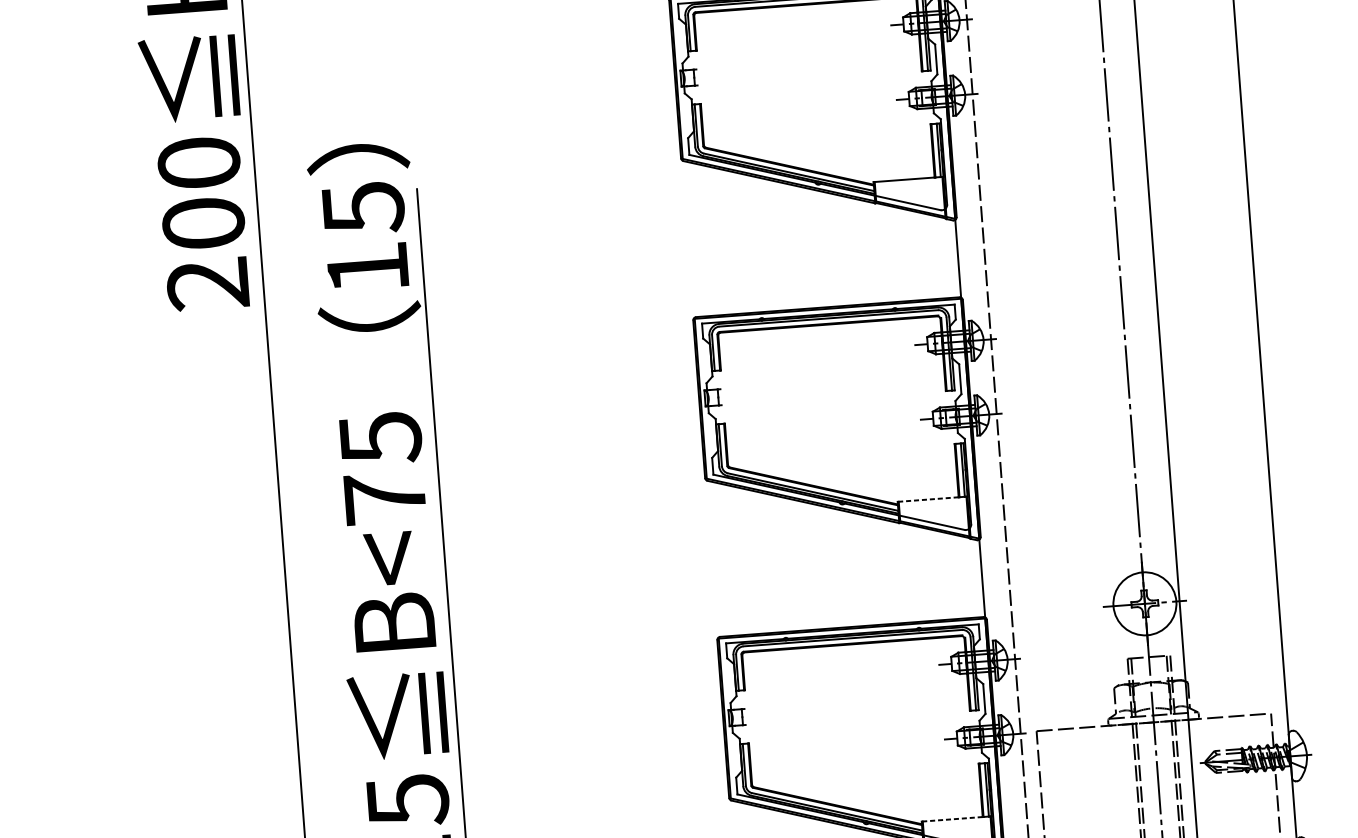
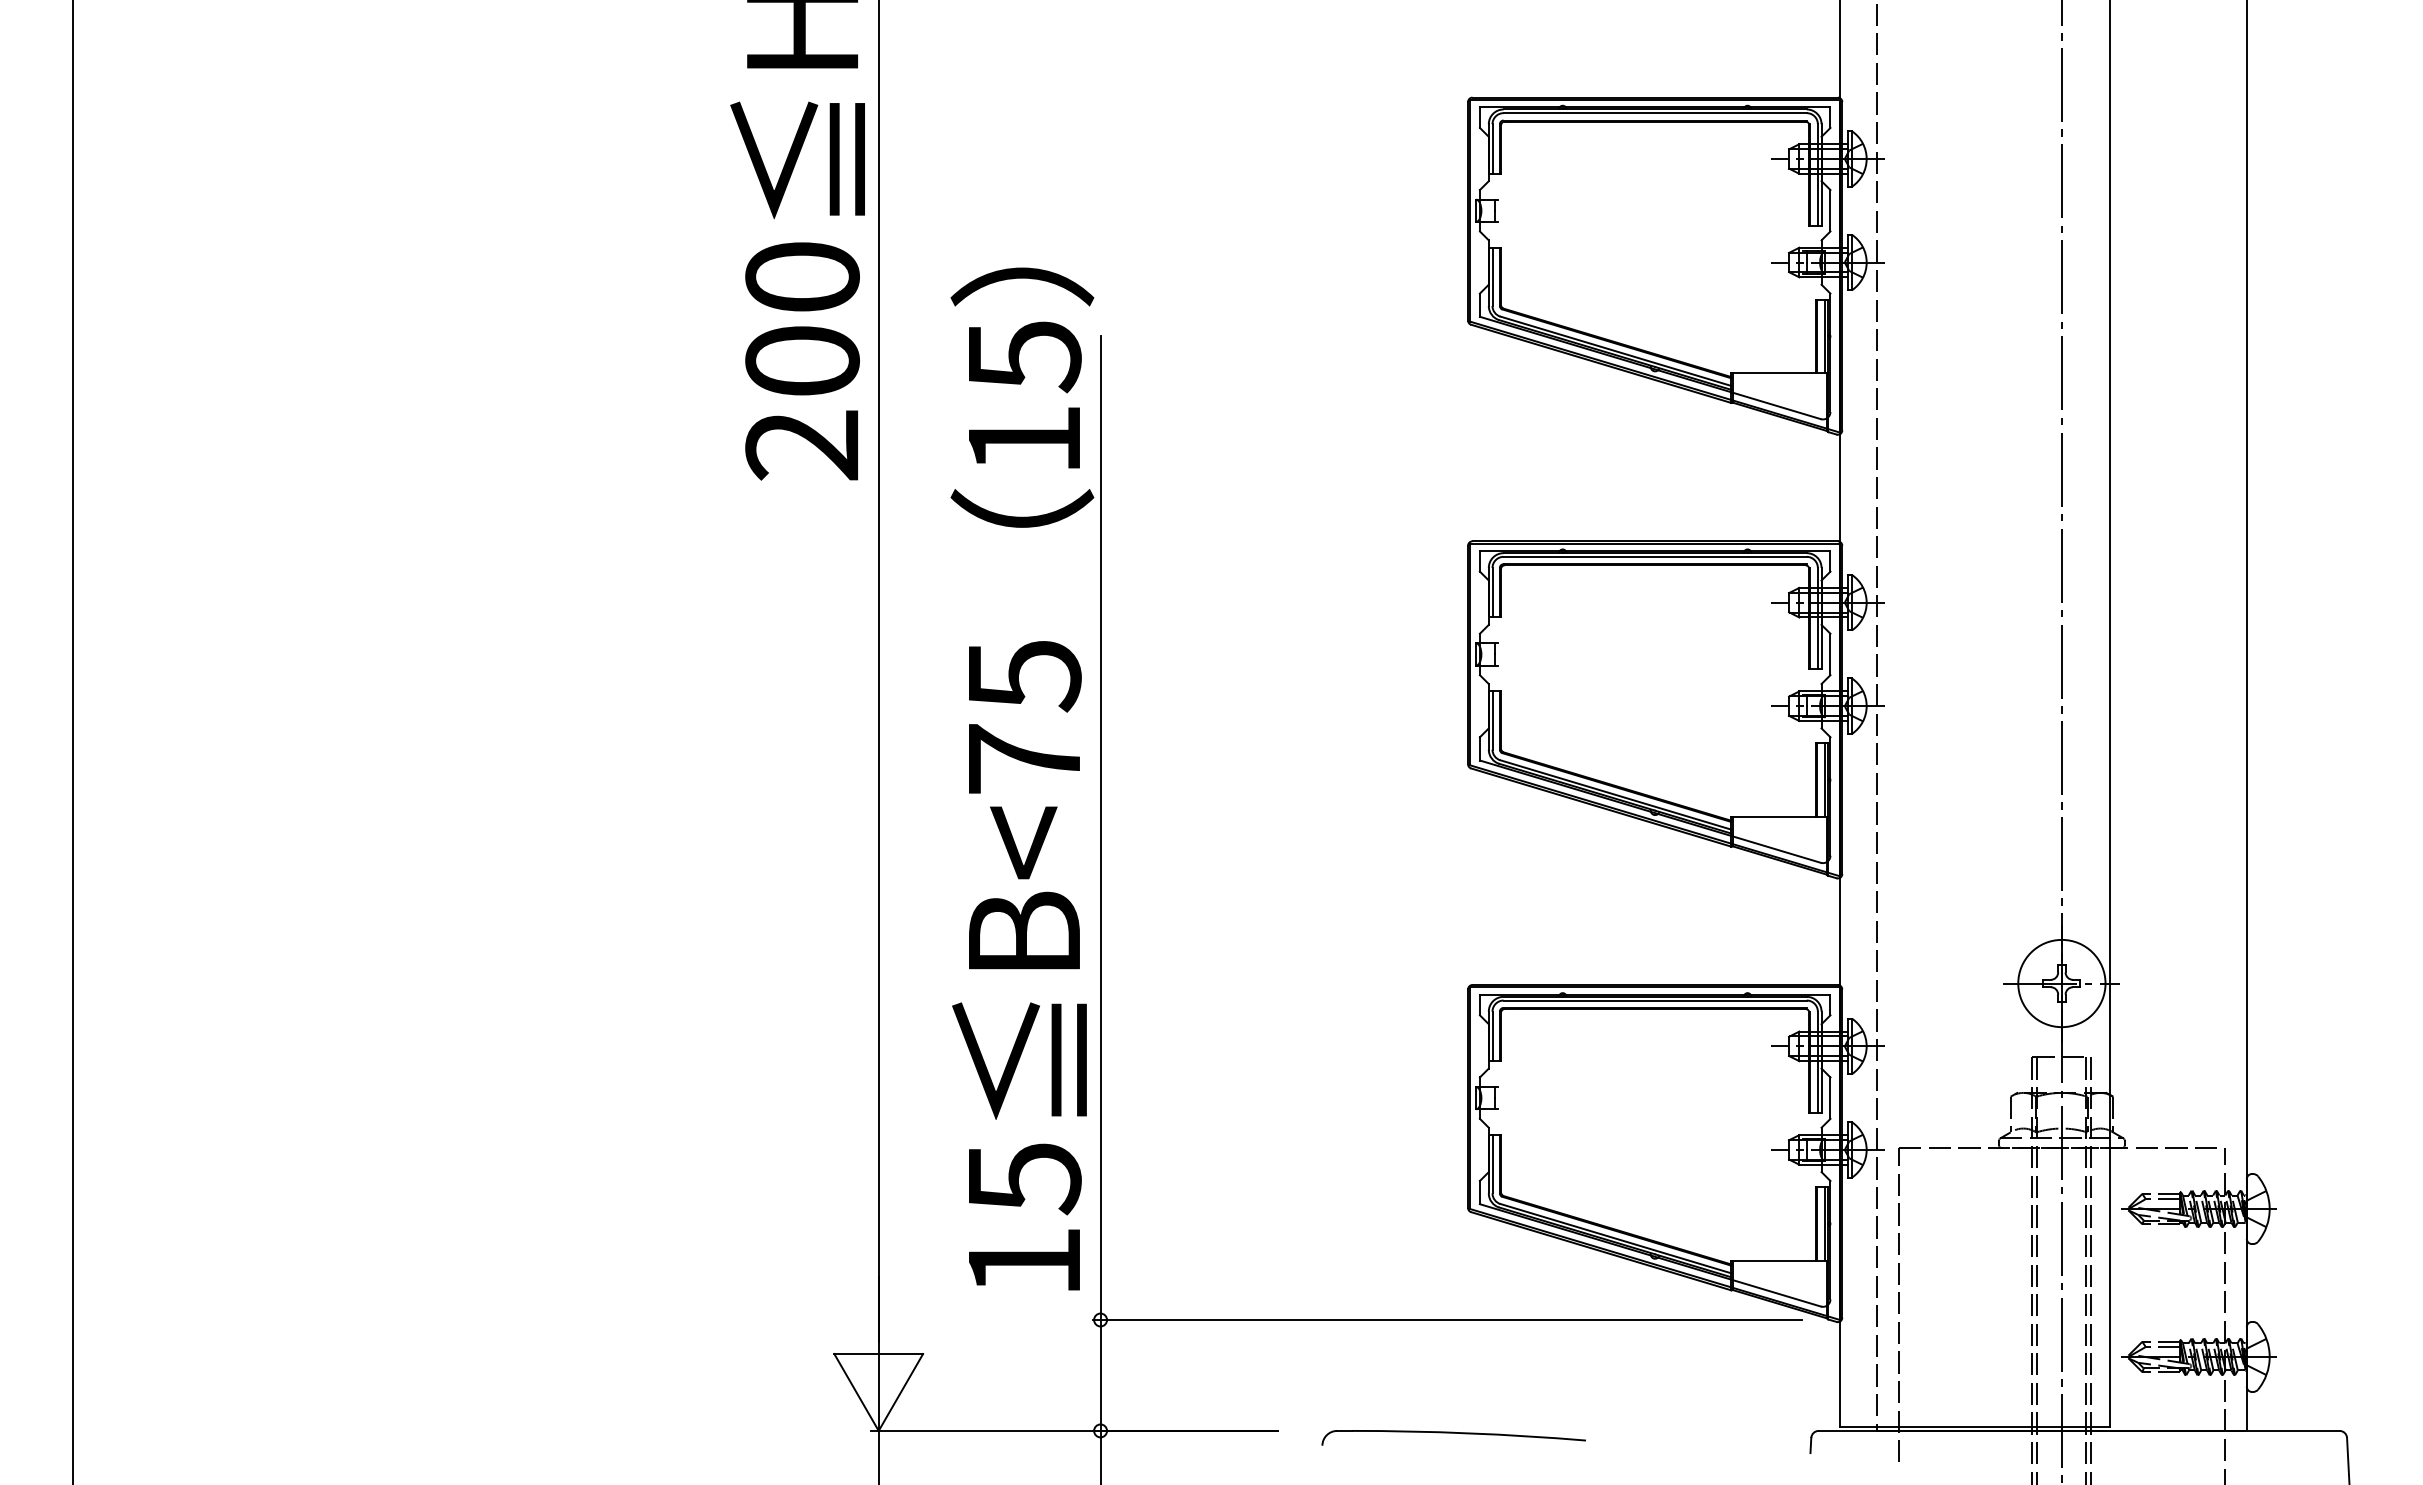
line: (928, 499) -> (1773, 817), dashed -> solid
line: (952, 819) -> (1773, 1260), dashed -> solid

